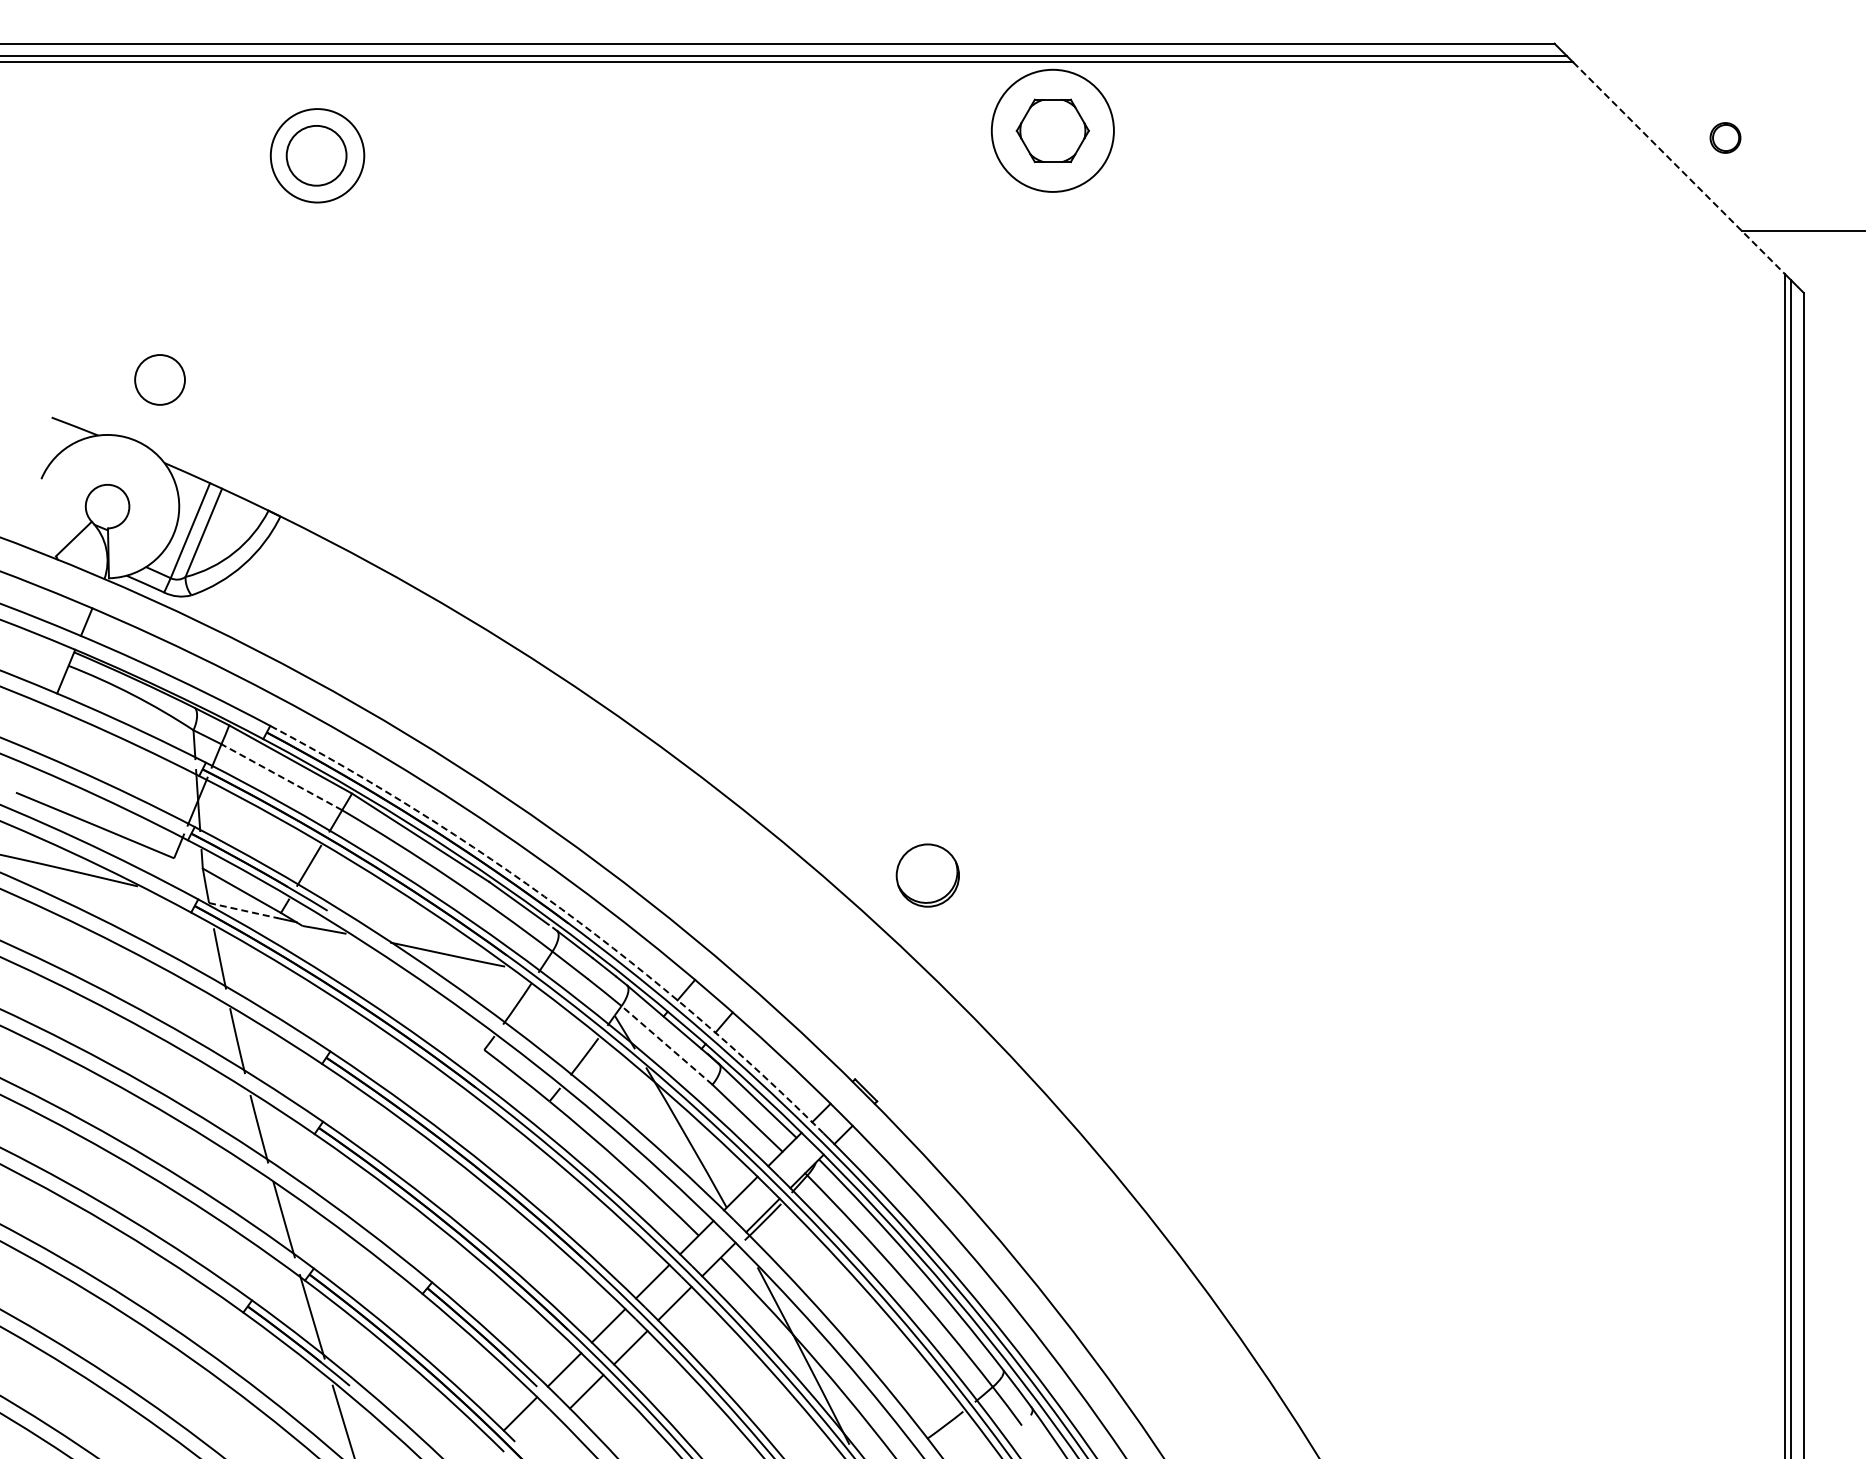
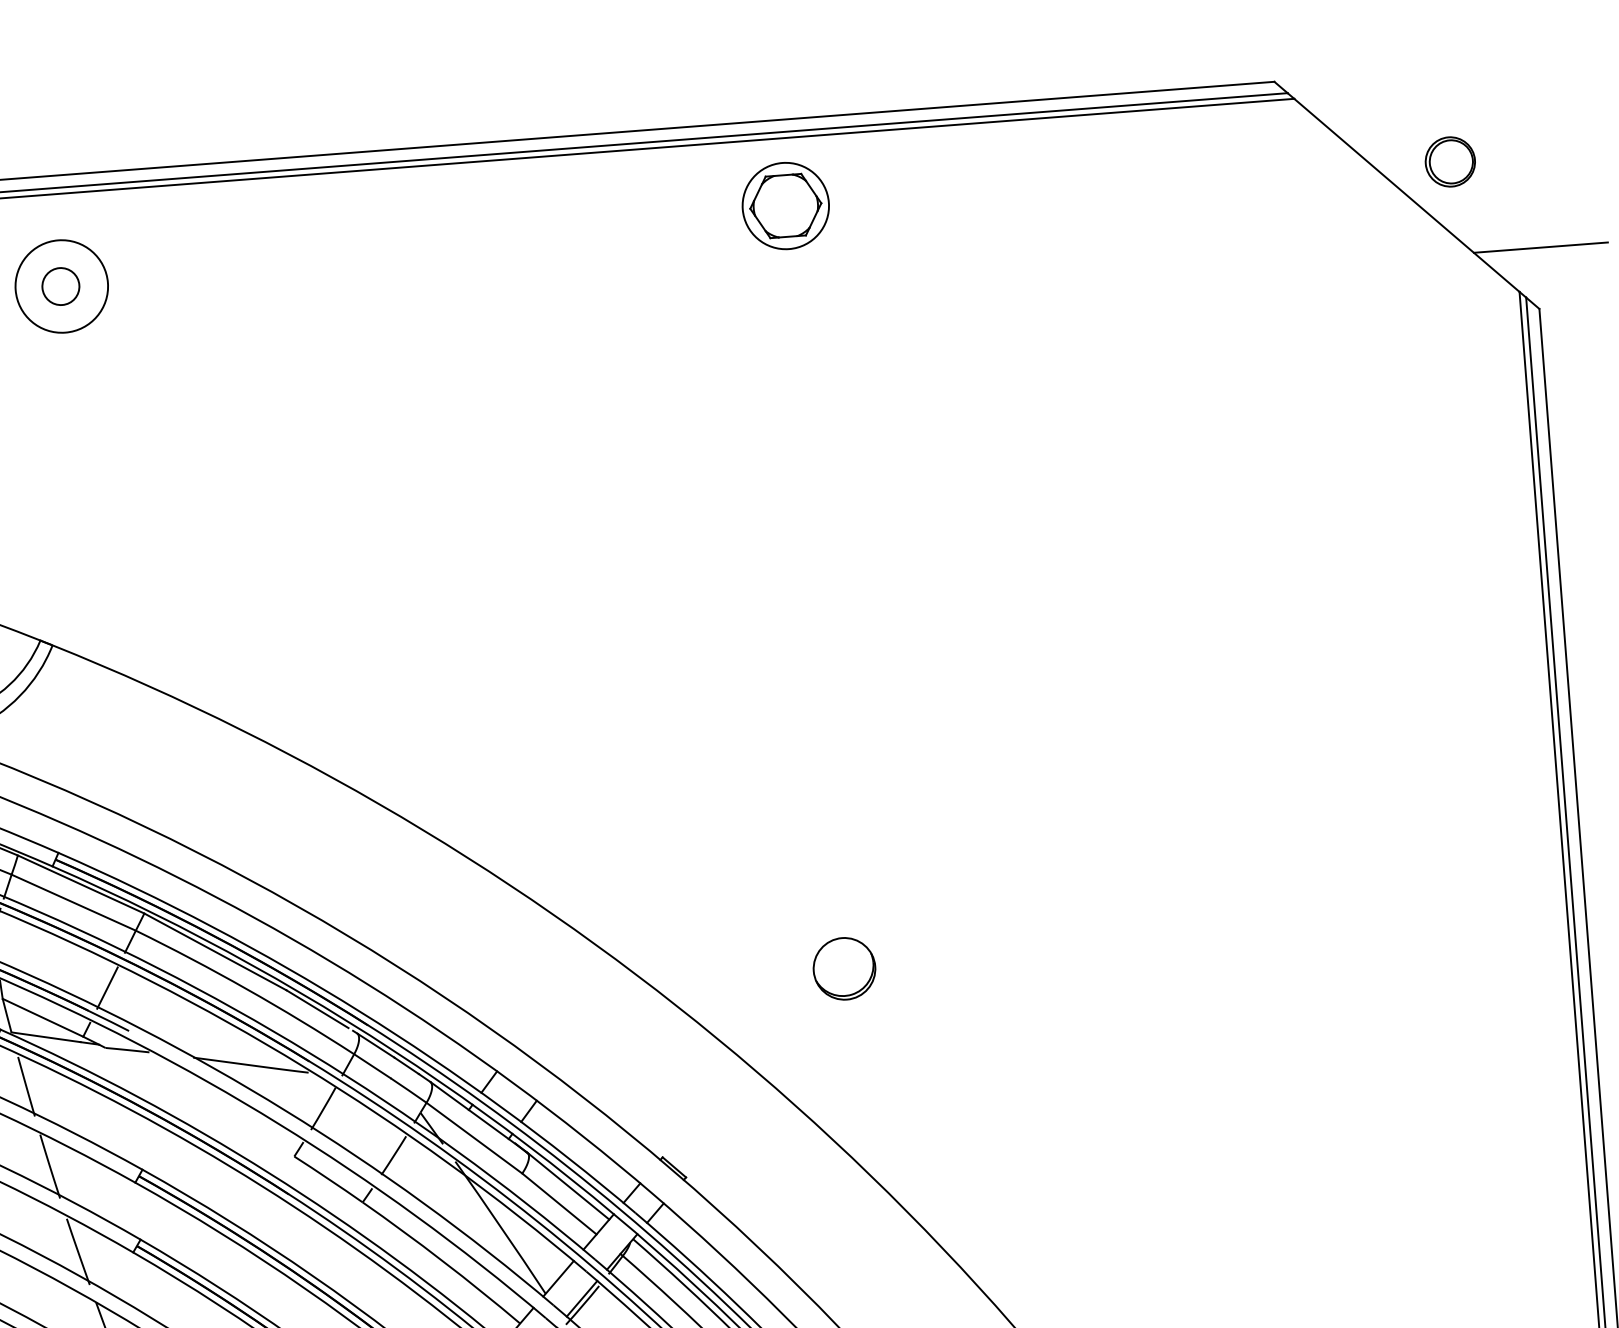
circle: (1052, 130) -> (785, 205), size x0.71
part: (1725, 137) -> (1450, 161), size x1.67
circle: (316, 155) -> (60, 286), size x0.62
line: (1679, 168) -> (1407, 195), dashed -> solid
line: (281, 777) -> (73, 902), dashed -> solid
part: (927, 875) -> (844, 968), moved
arc: (561, 909) -> (359, 1012), dashed -> solid
line: (243, 910) -> (46, 1037), dashed -> solid
line: (666, 1045) -> (473, 1138), dashed -> solid

